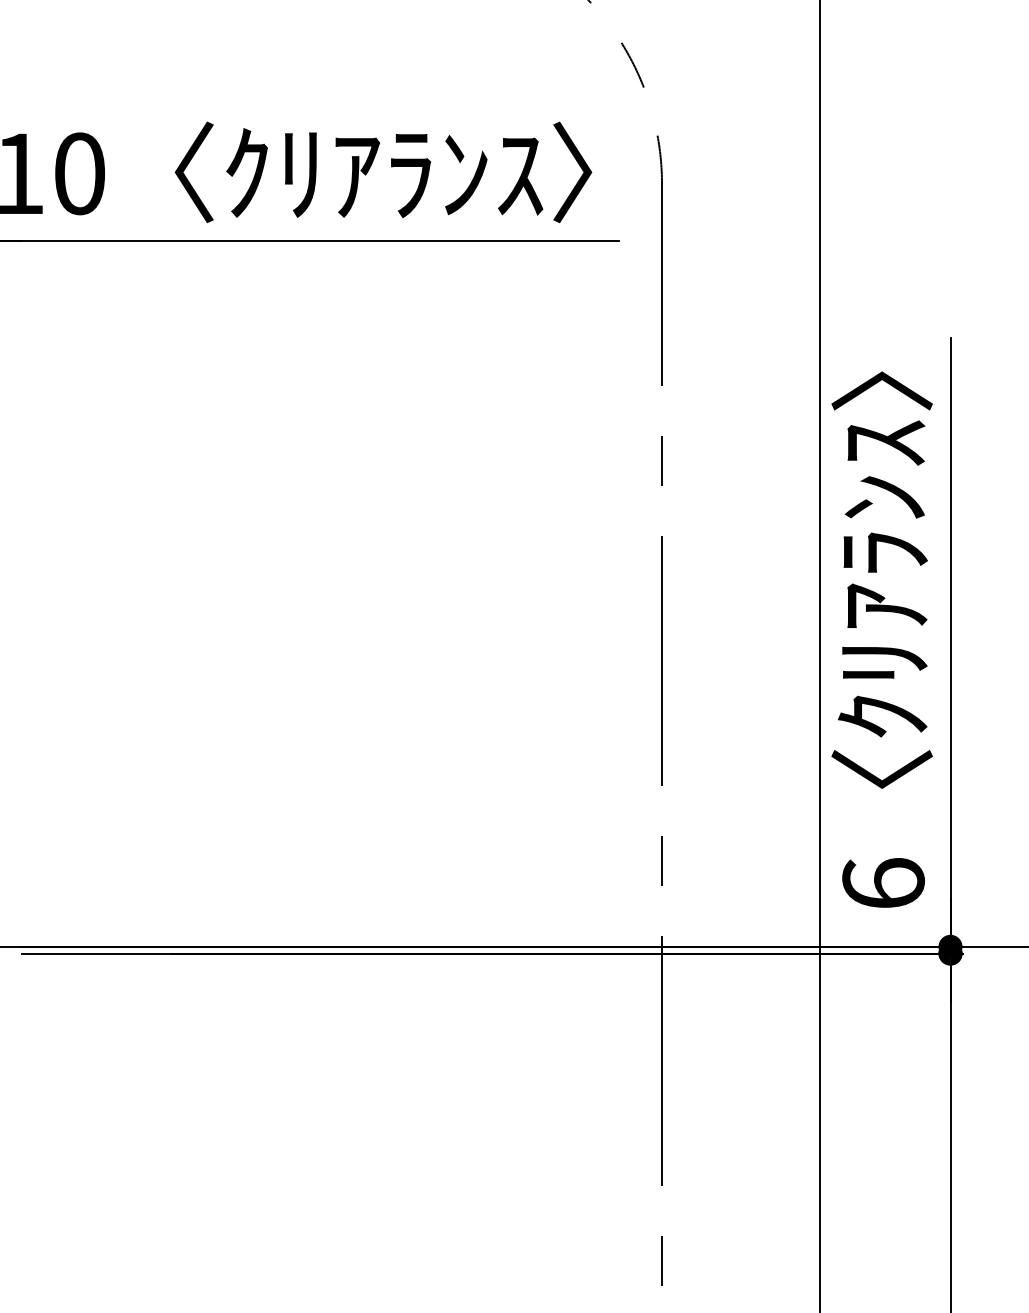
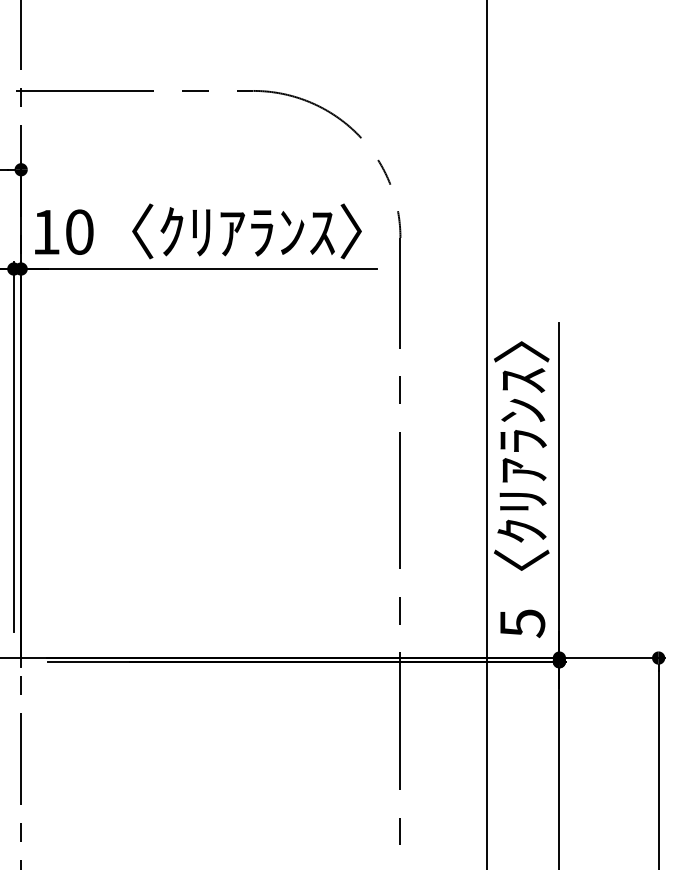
text: (883, 884) -> (522, 623), 6 -> 5

